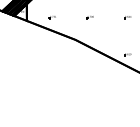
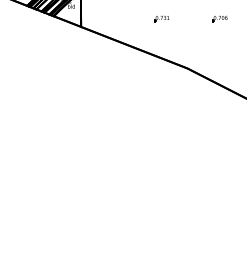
part: (51, 17) -> (158, 19), moved

